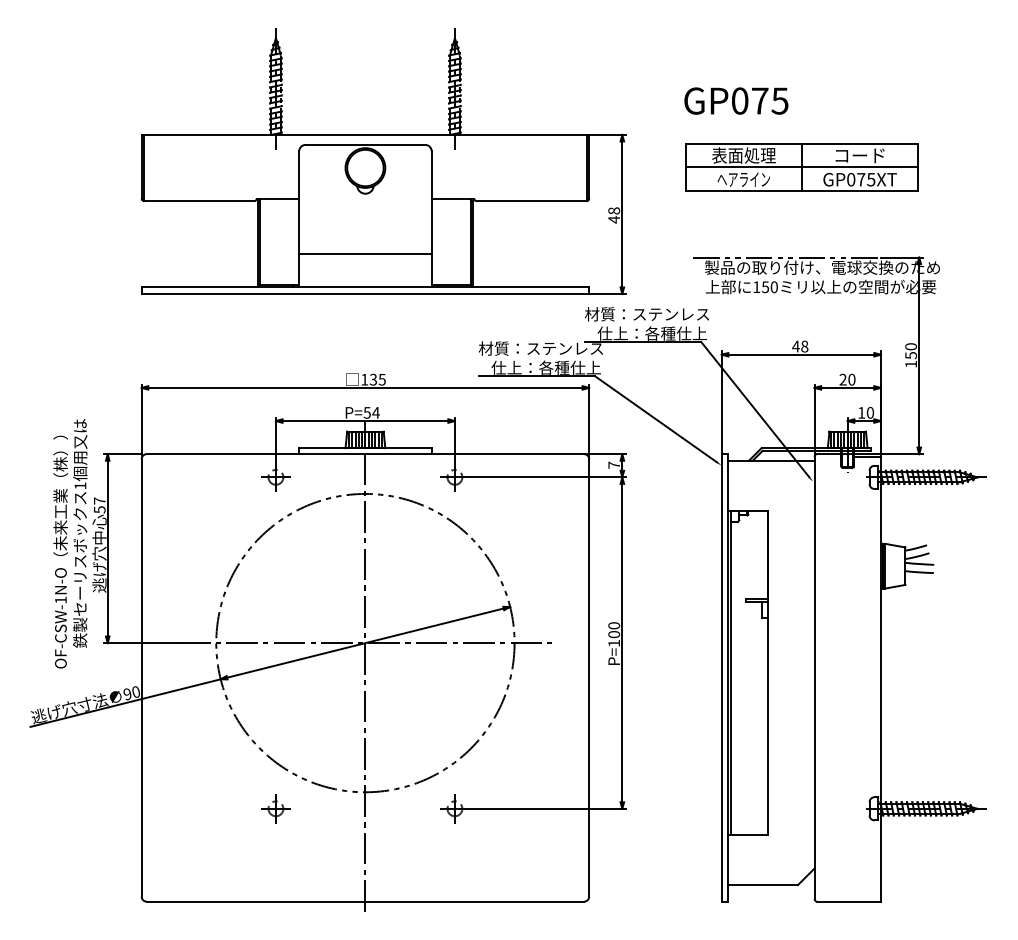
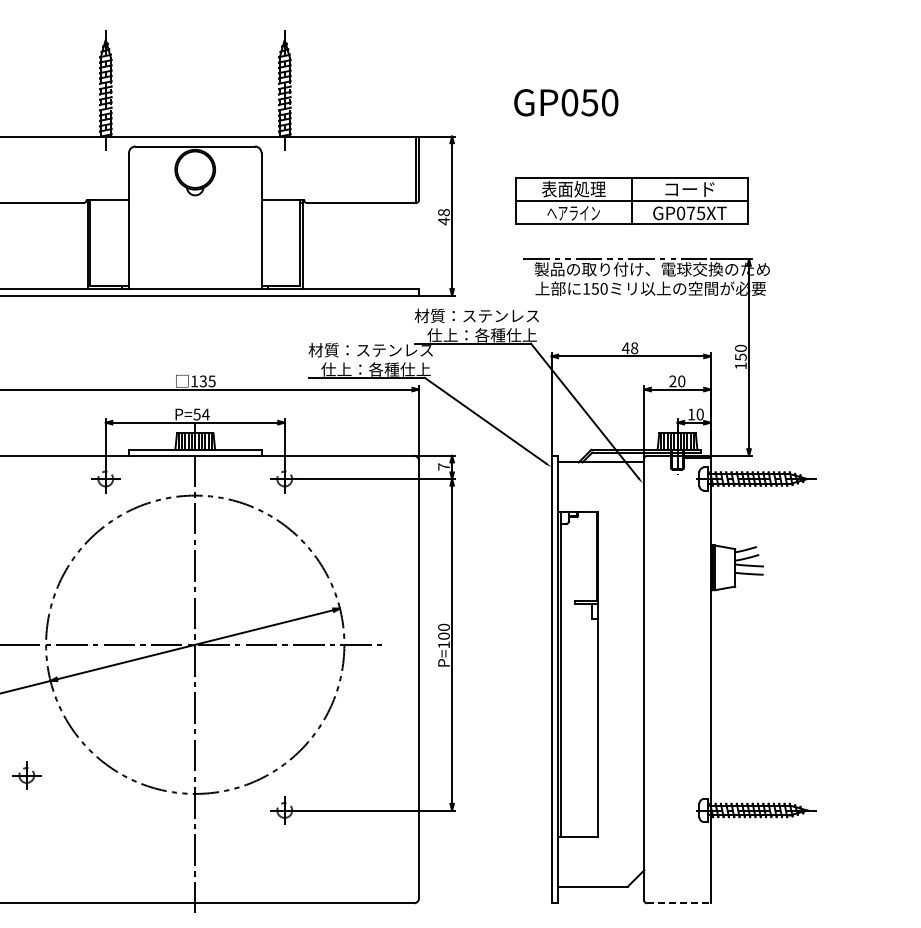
text: (769, 100) -> (599, 102), GP075 -> GP050
part: (801, 167) -> (631, 201), moved
line: (365, 254) -> (195, 256), removed
part: (275, 808) -> (26, 775), moved
line: (849, 901) -> (679, 903), solid -> dashed

